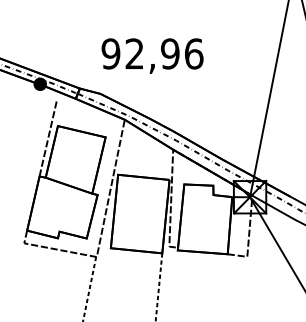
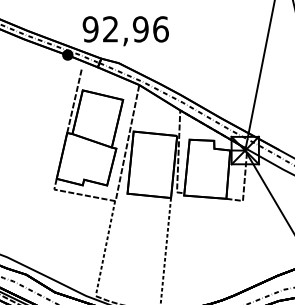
text: (152, 56) -> (125, 31), moved

